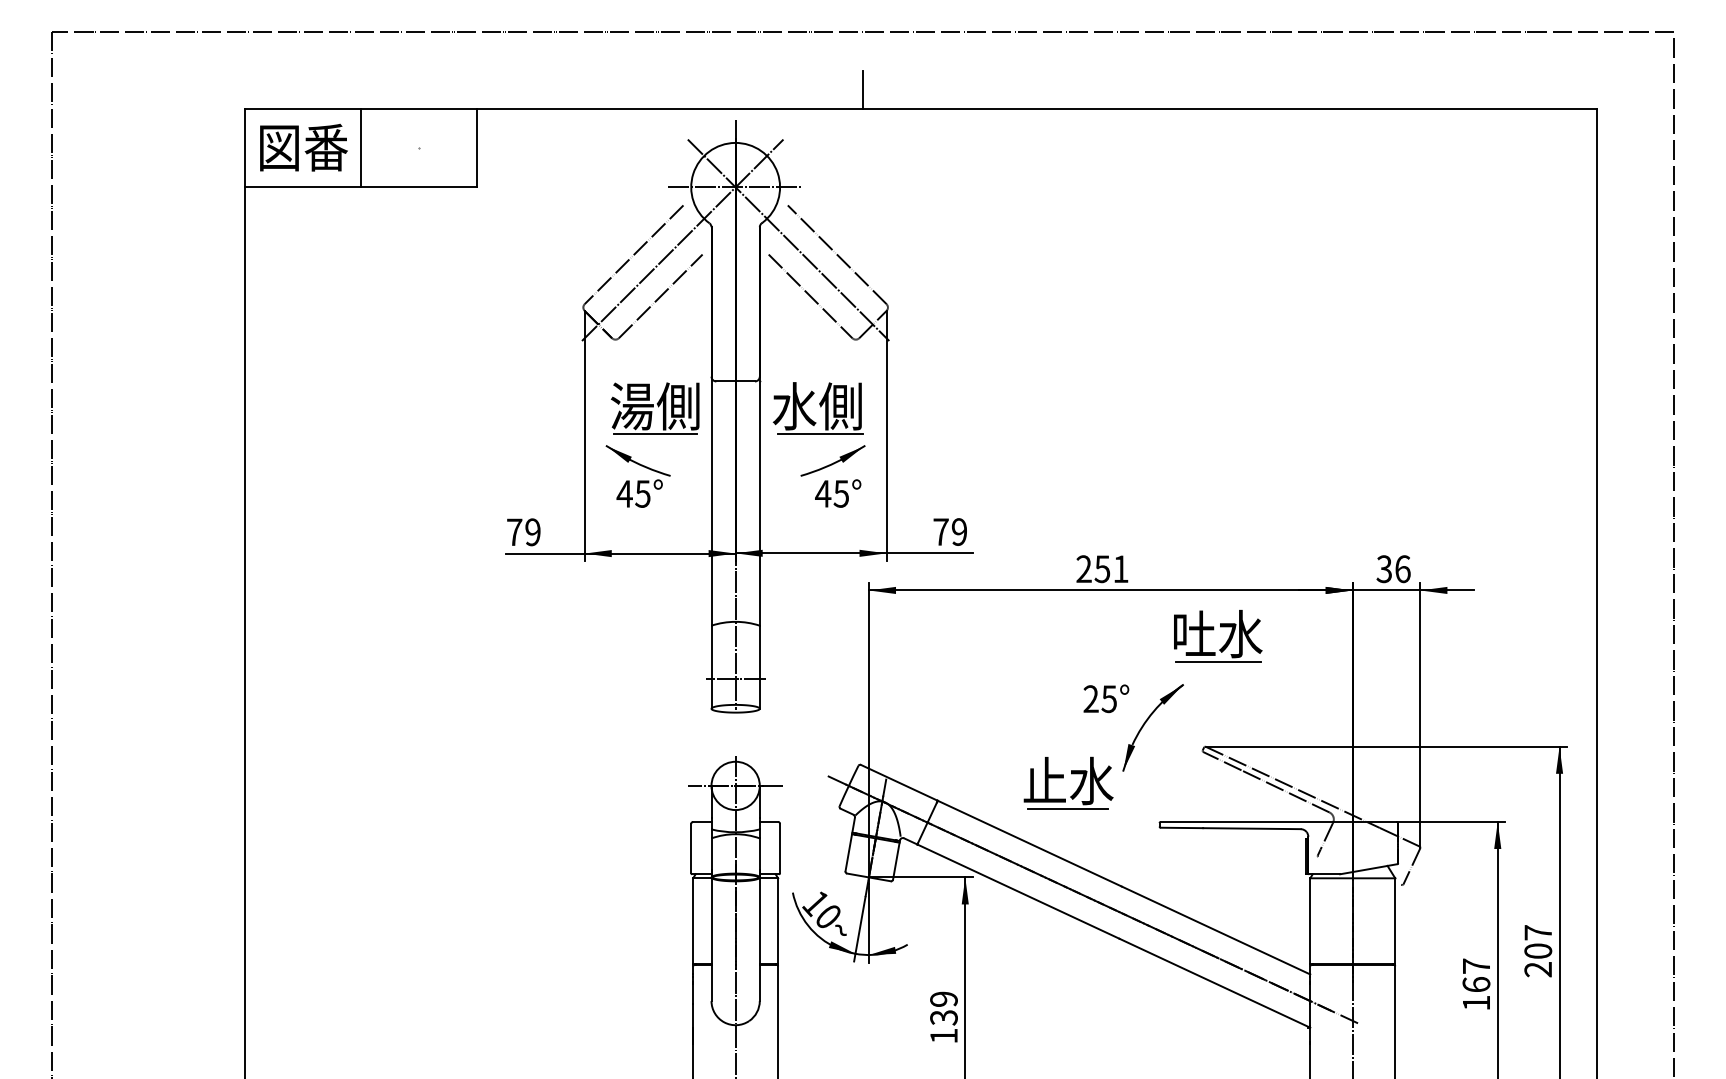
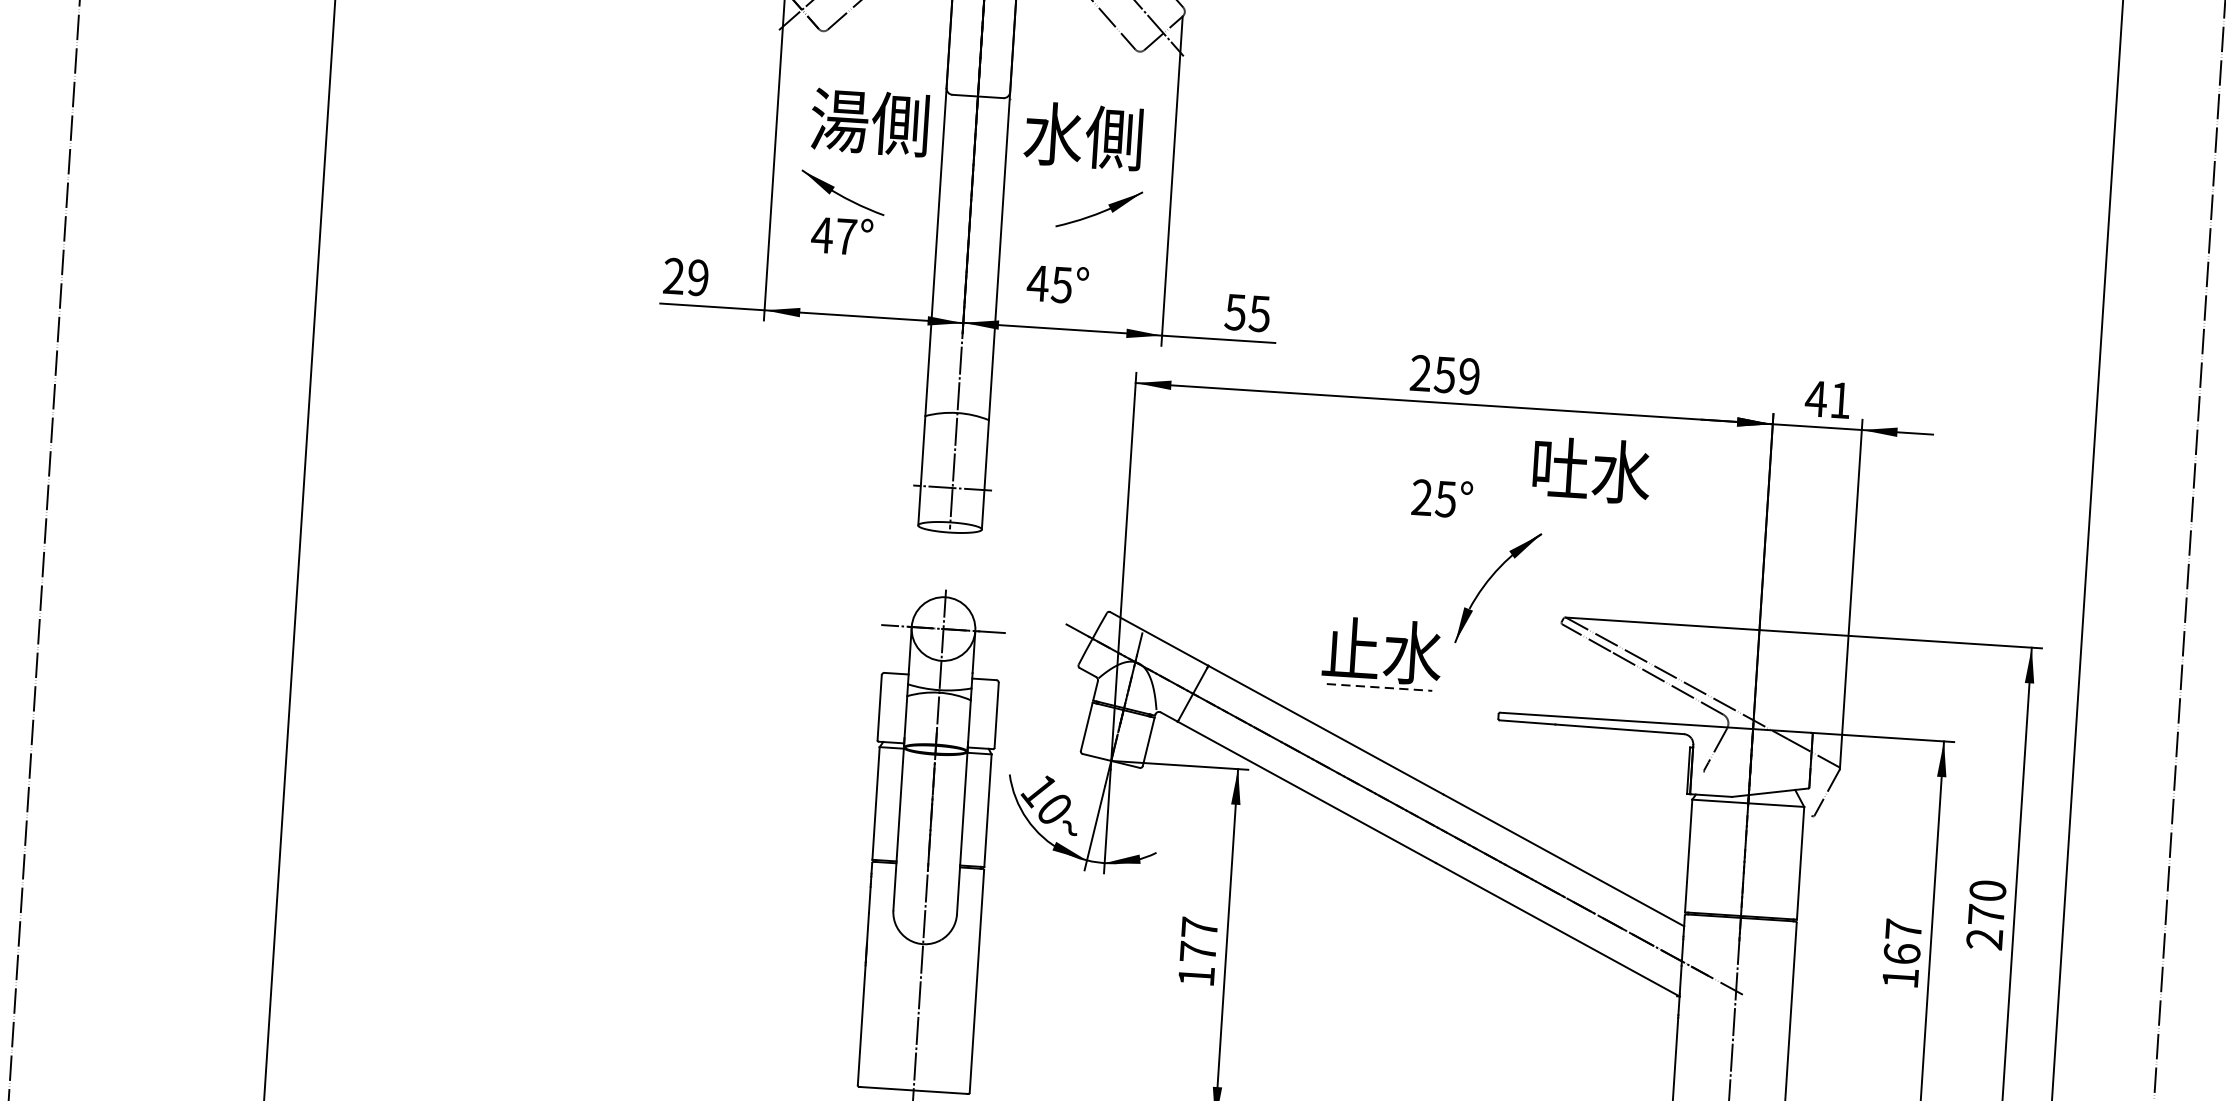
line: (654, 434) -> (866, 159), removed
line: (820, 434) -> (1085, 173), removed
text: (642, 493) -> (845, 236), 45° -> 47°
text: (838, 493) -> (1058, 284), moved
text: (514, 531) -> (673, 275), 79 -> 29
text: (949, 531) -> (1246, 312), 79 -> 55
text: (1120, 569) -> (1468, 376), 251 -> 259
text: (1393, 569) -> (1828, 400), 36 -> 41
line: (1218, 661) -> (1589, 506), removed
text: (1106, 698) -> (1442, 498), moved
line: (1068, 808) -> (1379, 687), solid -> dashed
text: (1538, 941) -> (1987, 902), 207 -> 270
text: (943, 1008) -> (1198, 939), 139 -> 177

